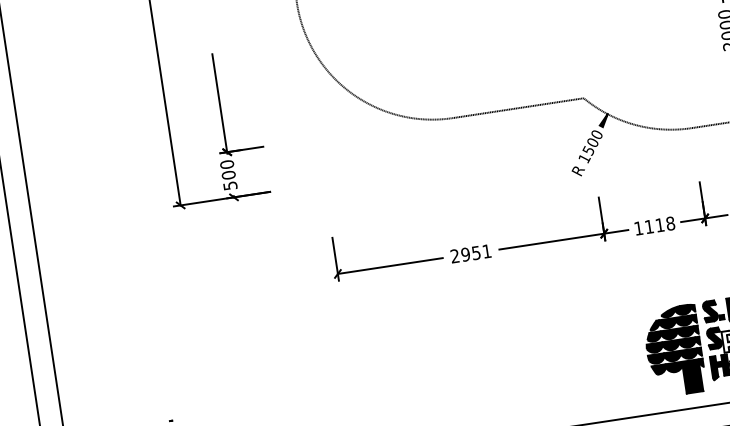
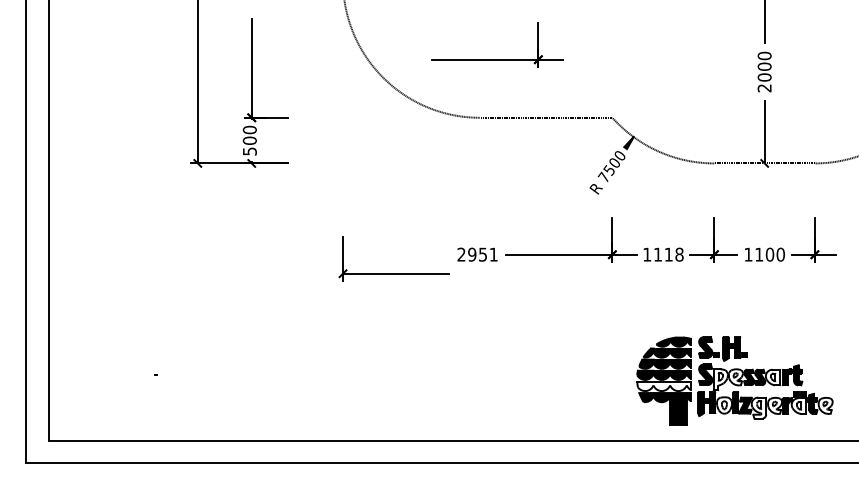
part: (461, 57) -> (497, 59), added
text: (583, 157) -> (603, 176), 1500 -> 7500
part: (387, 266) -> (393, 273), moved
fill: (674, 356) -> (663, 386), removed

